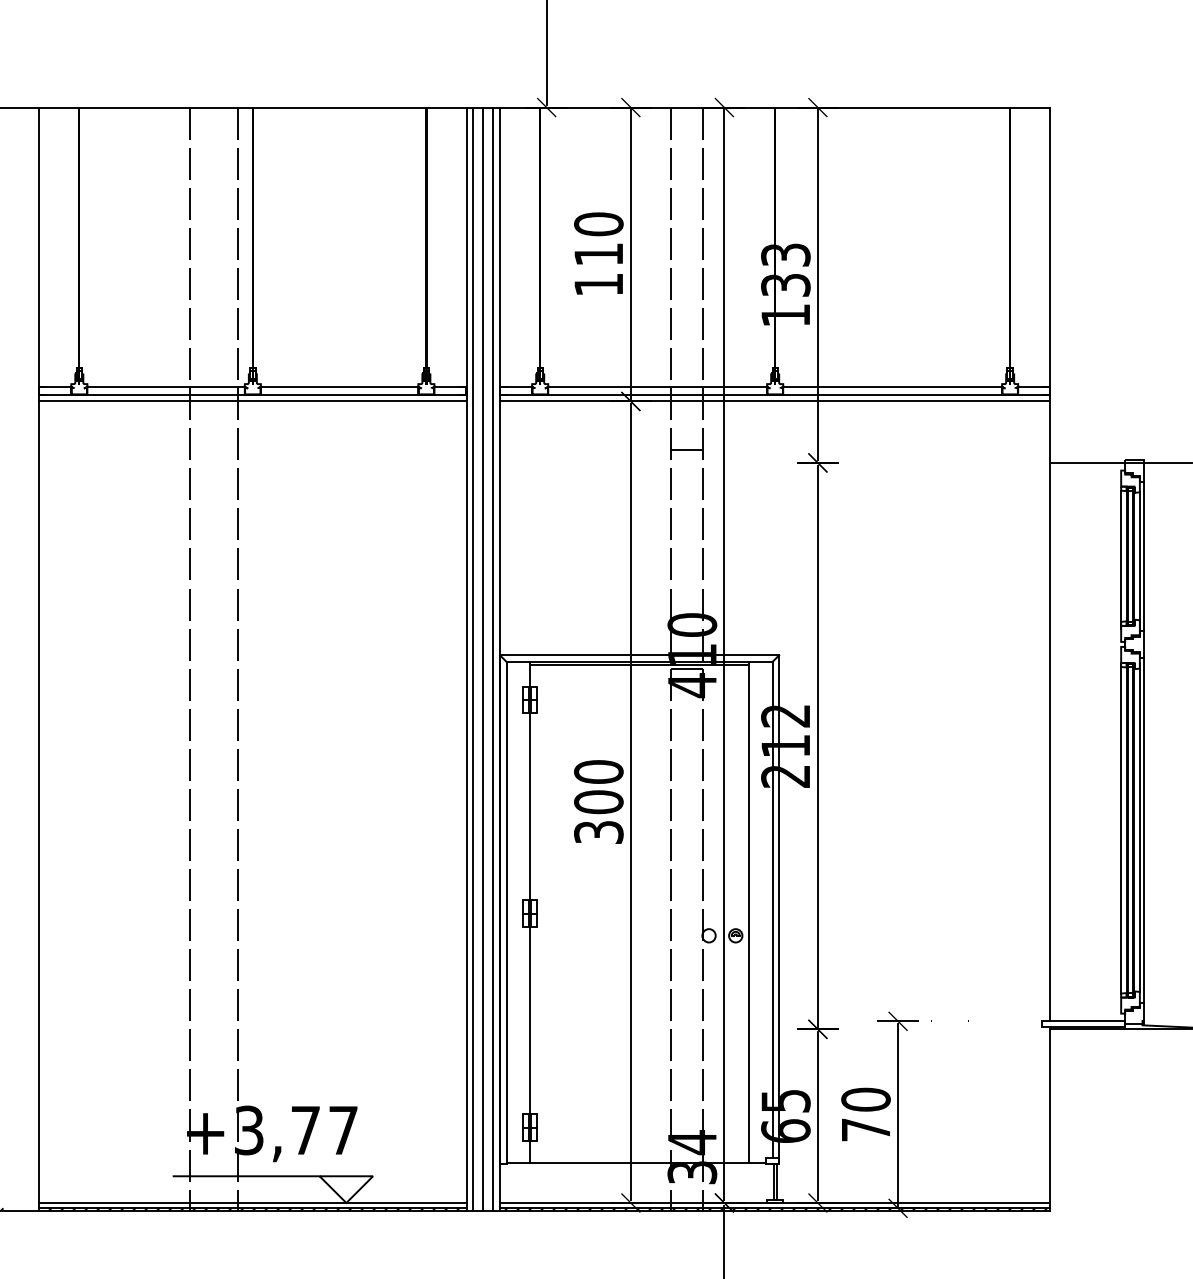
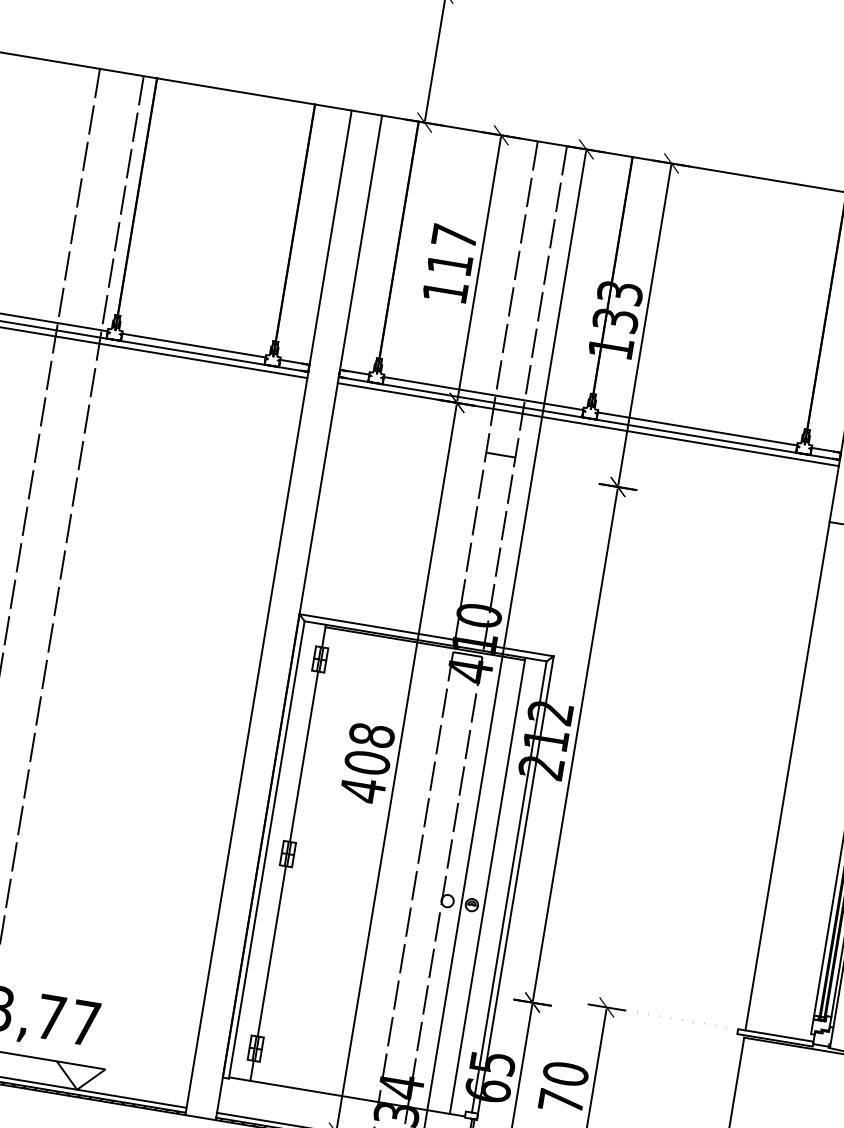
text: (598, 224) -> (454, 236), 110 -> 117
line: (473, 659) -> (274, 614), removed
line: (483, 659) -> (283, 615), removed
line: (493, 659) -> (293, 617), removed
text: (598, 802) -> (367, 763), 300 -> 408

